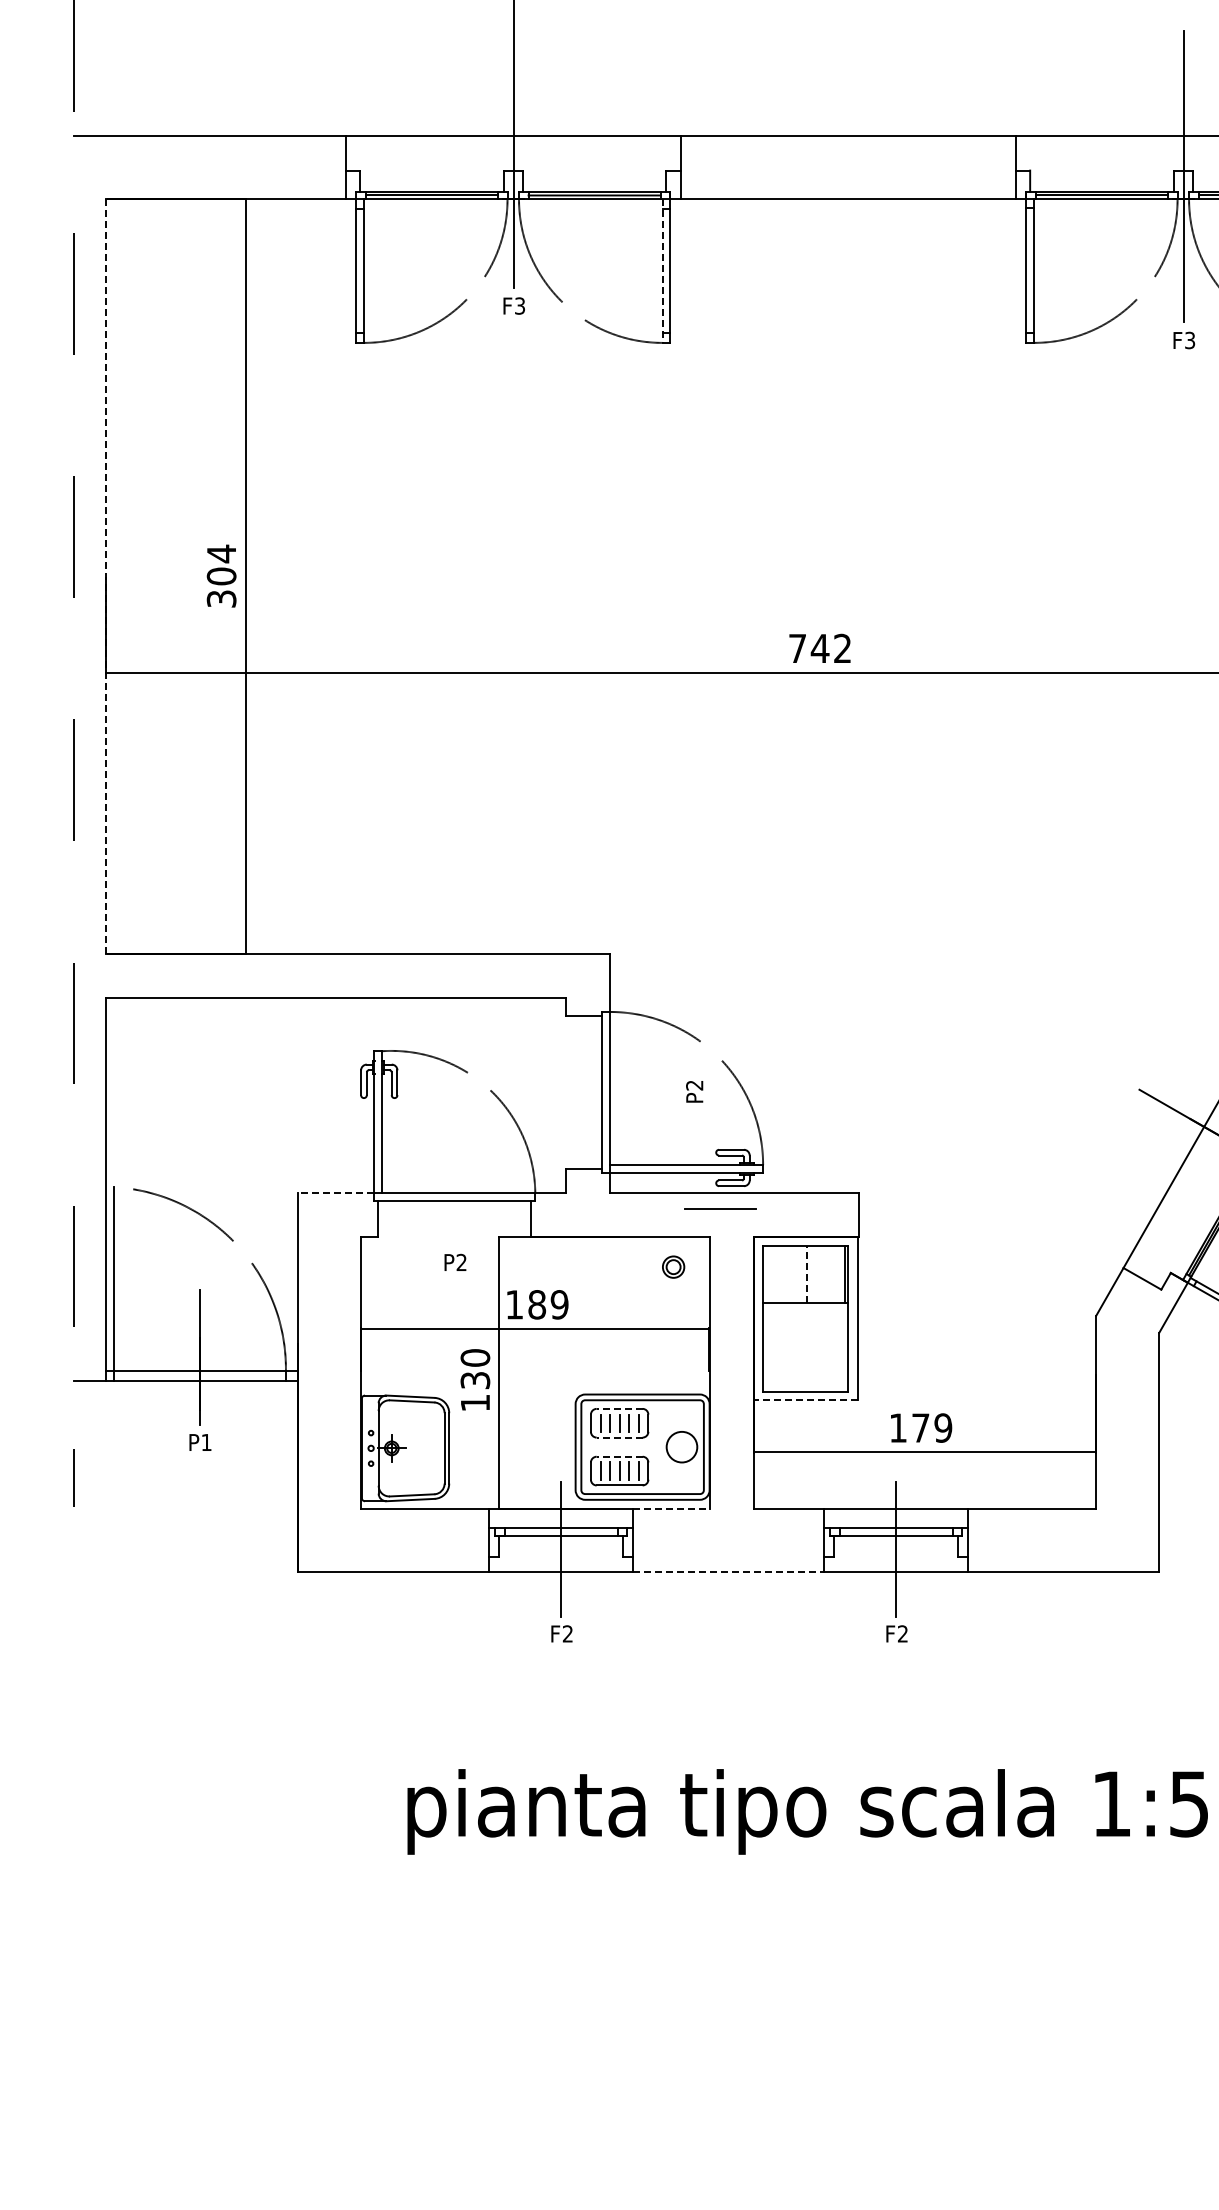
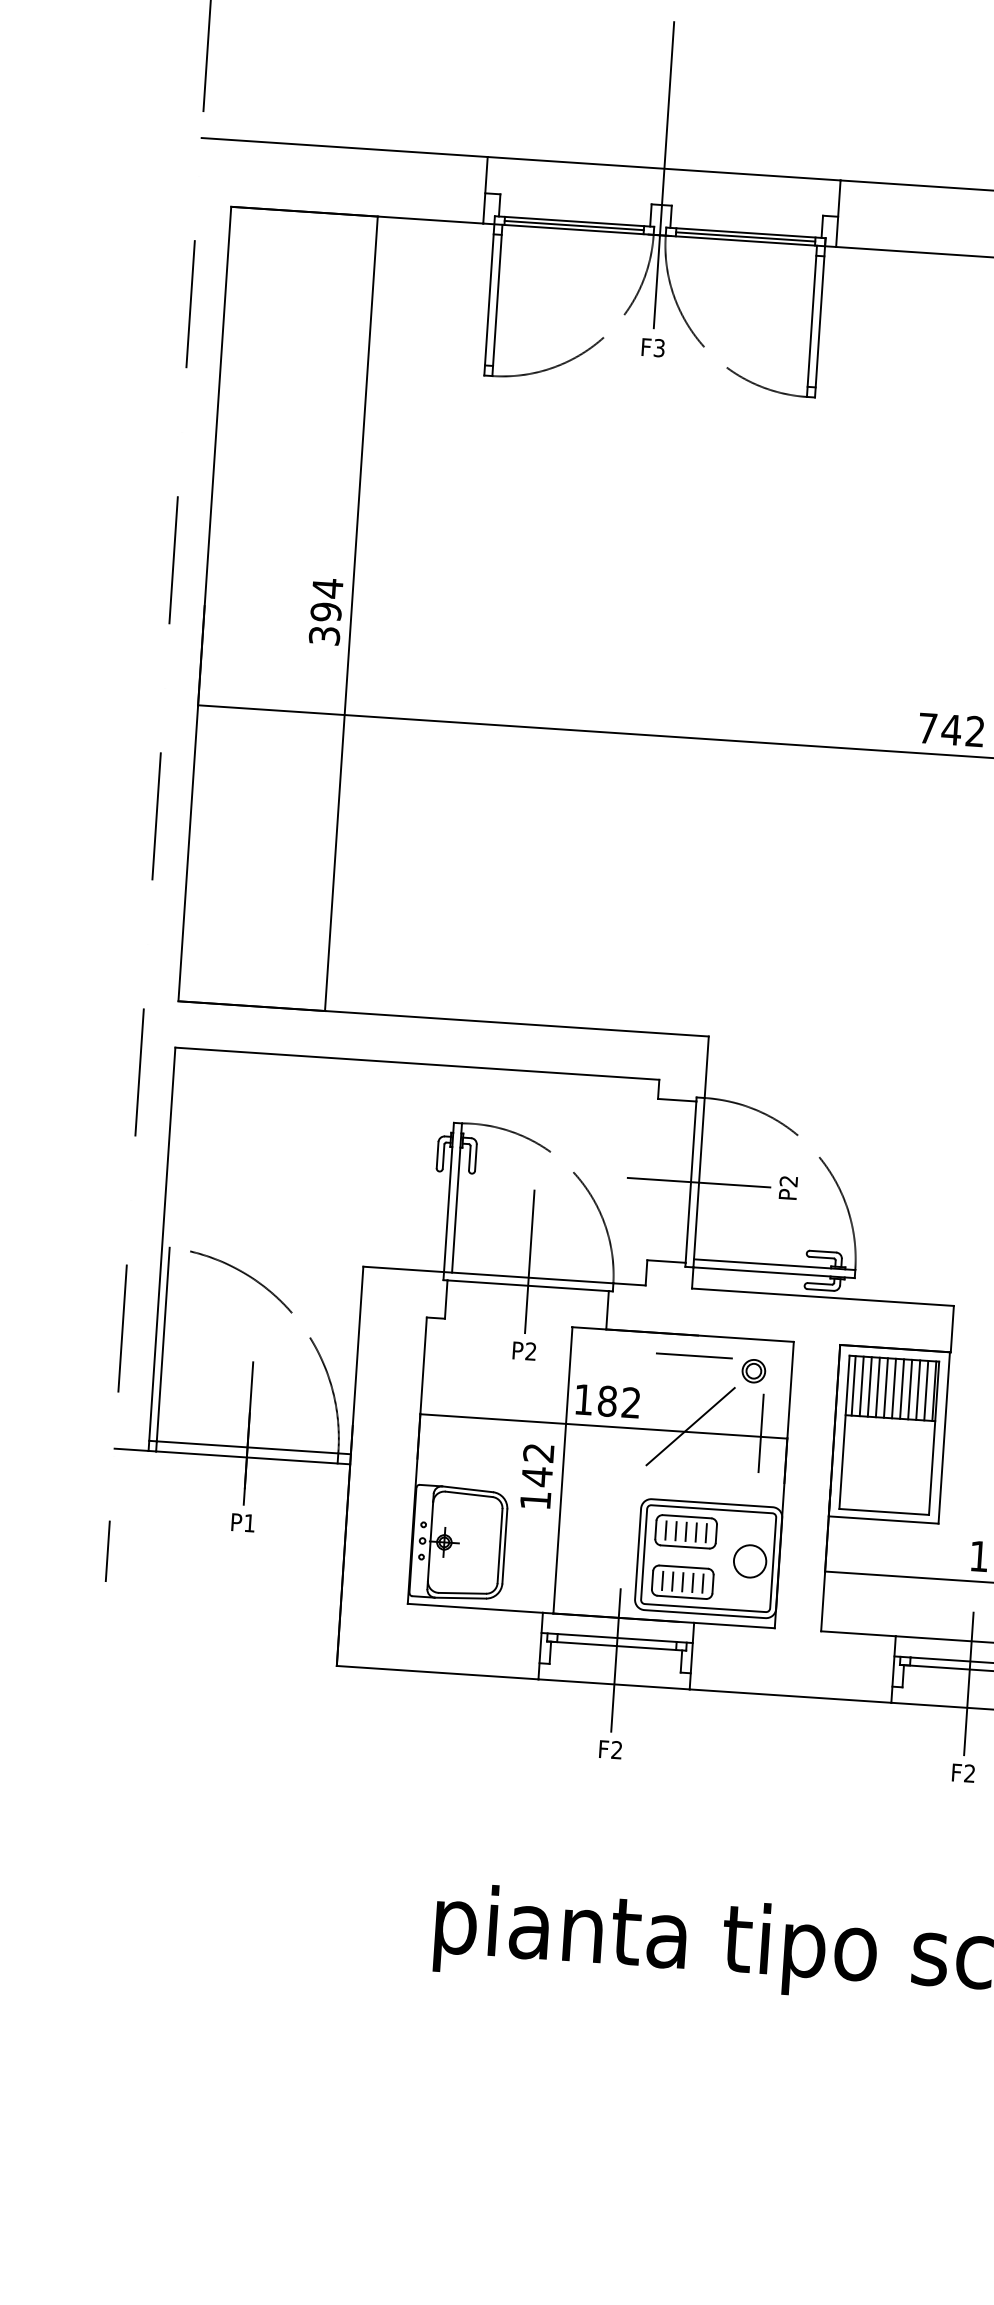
line: (662, 271) -> (811, 321), dashed -> solid
line: (106, 575) -> (204, 603), dashed -> solid
text: (221, 576) -> (326, 612), 304 -> 394
line: (609, 1092) -> (698, 1182), added
line: (454, 1177) -> (529, 1261), added
line: (335, 1192) -> (402, 1268), dashed -> solid
line: (720, 1208) -> (694, 1354), moved
line: (768, 1274) -> (853, 1385), added
line: (776, 1274) -> (861, 1386), added
line: (784, 1274) -> (870, 1386), added
line: (791, 1274) -> (877, 1387), added
line: (799, 1274) -> (885, 1387), added
line: (807, 1274) -> (894, 1388), dashed -> solid
line: (814, 1274) -> (901, 1388), added
line: (822, 1274) -> (910, 1389), added
line: (830, 1274) -> (918, 1389), added
line: (837, 1274) -> (926, 1390), added
text: (559, 1304) -> (631, 1402), 189 -> 182
line: (617, 1323) -> (690, 1426), added
line: (684, 1325) -> (761, 1433), added
text: (475, 1369) -> (538, 1465), 130 -> 142
line: (805, 1399) -> (883, 1519), dashed -> solid
line: (619, 1408) -> (687, 1516), dashed -> solid
line: (619, 1437) -> (684, 1546), dashed -> solid
line: (619, 1456) -> (683, 1566), dashed -> solid
line: (671, 1508) -> (734, 1625), dashed -> solid
line: (728, 1571) -> (790, 1695), dashed -> solid

